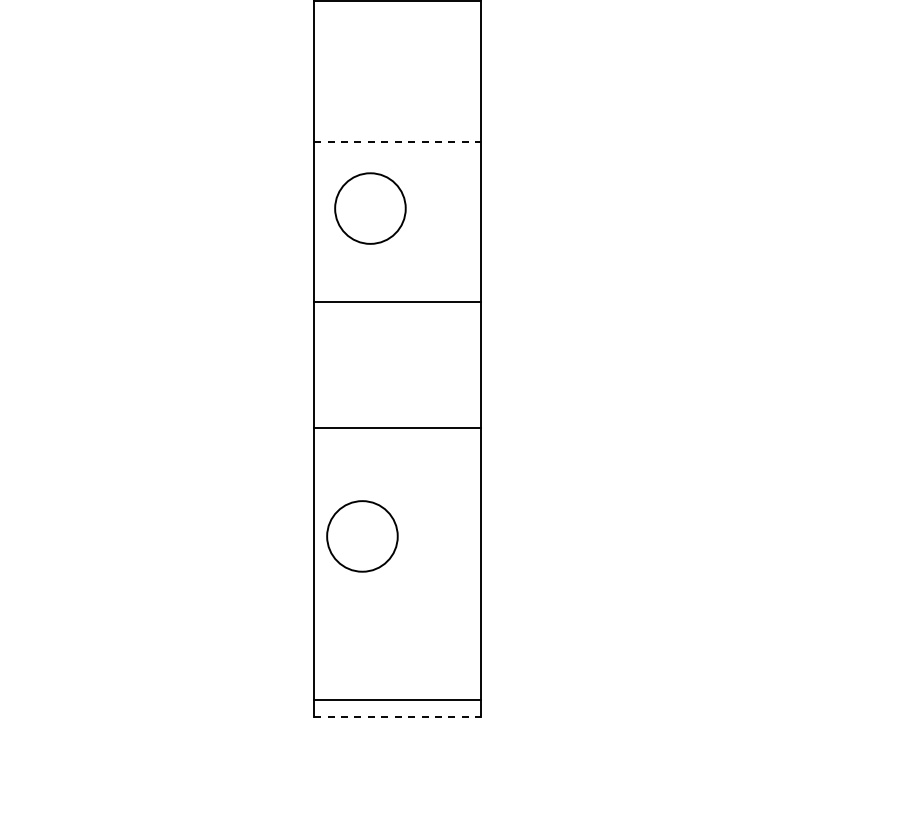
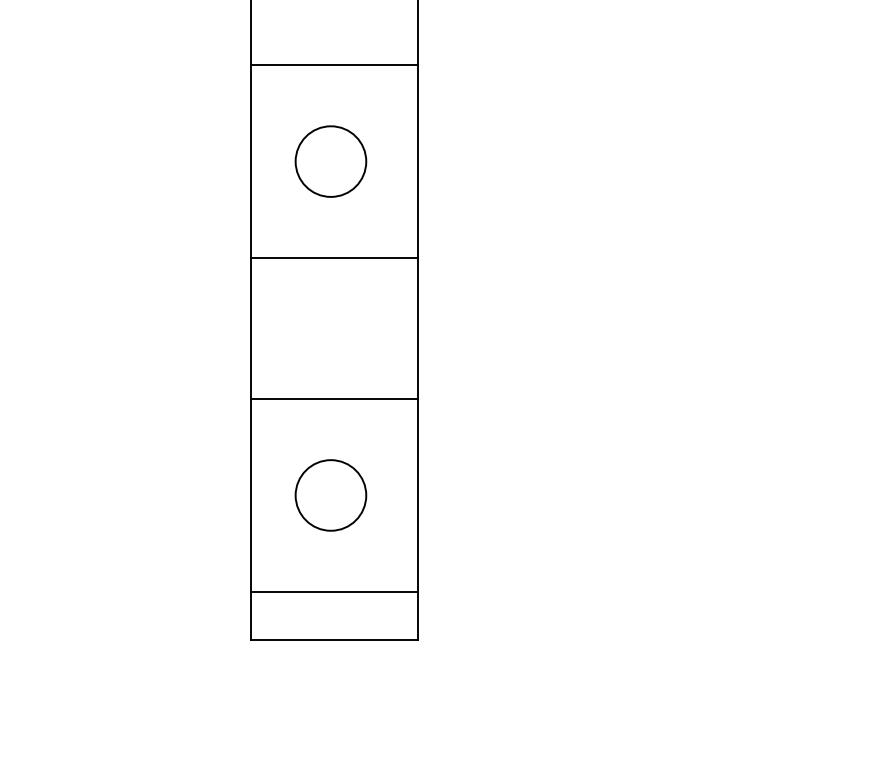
line: (398, 142) -> (335, 65), dashed -> solid
circle: (370, 208) -> (331, 161), moved
line: (397, 301) -> (334, 257), moved
line: (397, 428) -> (334, 399), moved
circle: (362, 536) -> (331, 495), moved
line: (397, 699) -> (334, 591), moved
line: (398, 716) -> (335, 639), dashed -> solid

